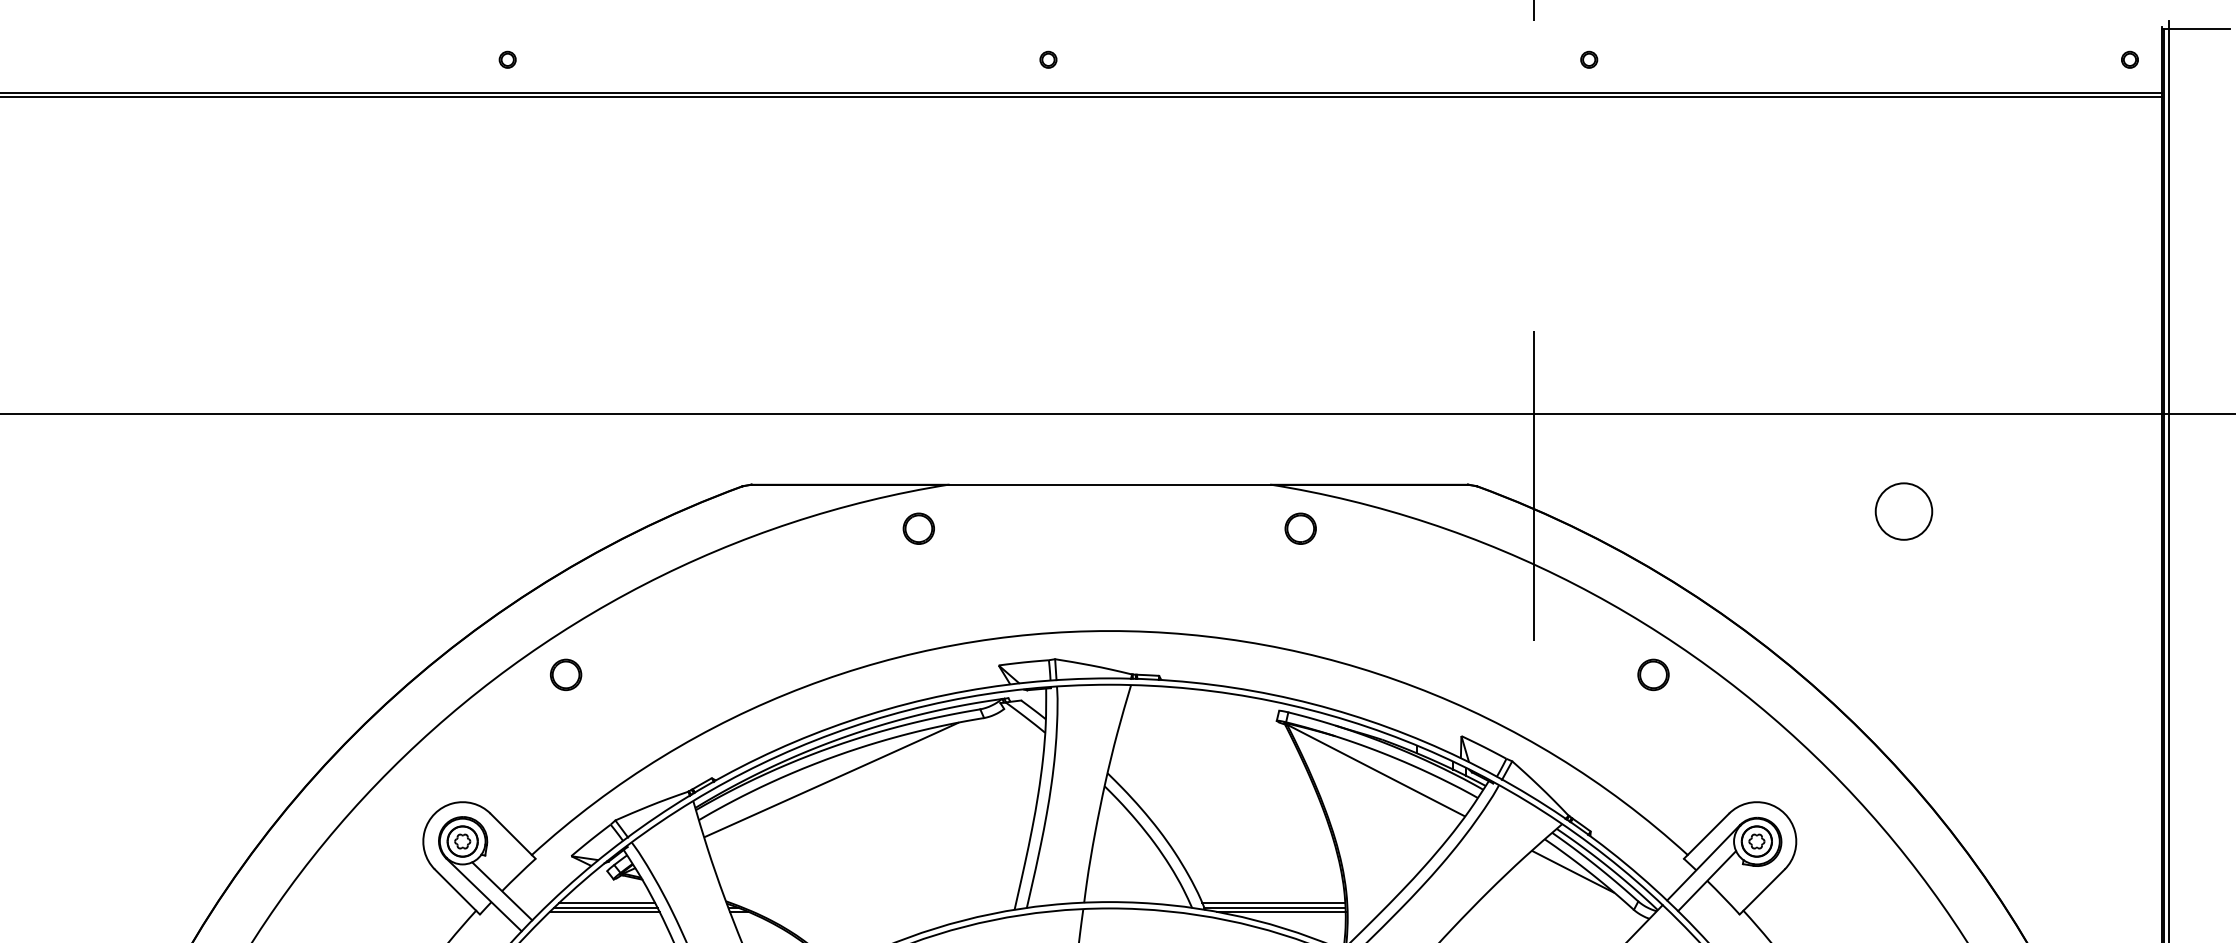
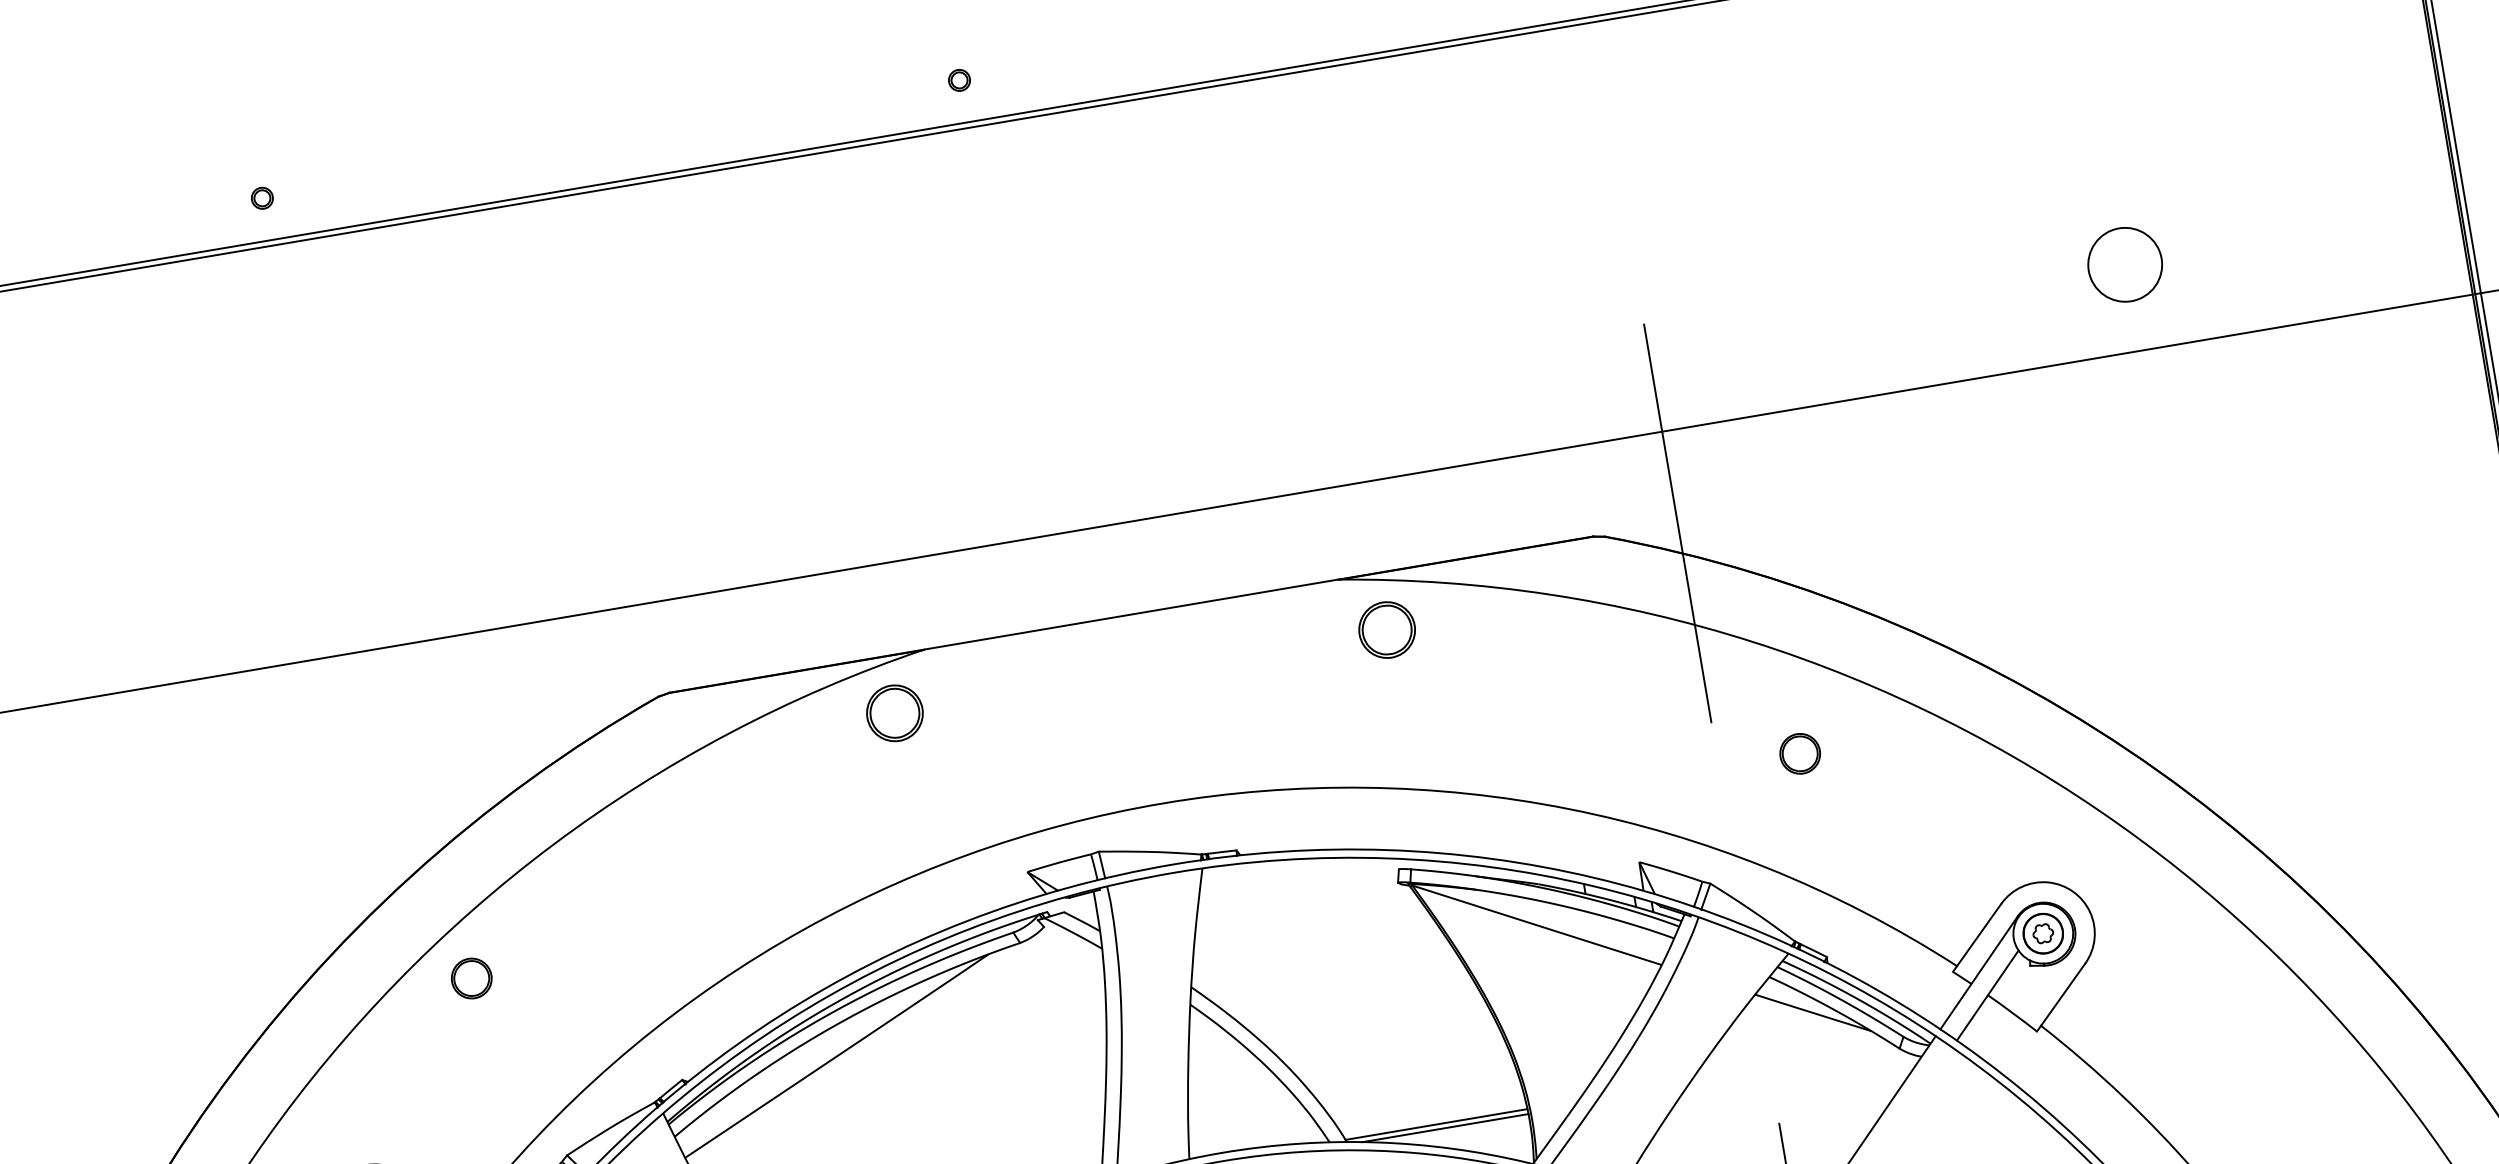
circle: (1903, 511) -> (2124, 264), moved
part: (918, 528) -> (894, 712), size x1.4
part: (1300, 528) -> (1386, 629), size x1.4
part: (1653, 674) -> (1800, 753), moved
line: (1273, 903) -> (1433, 1118), removed

